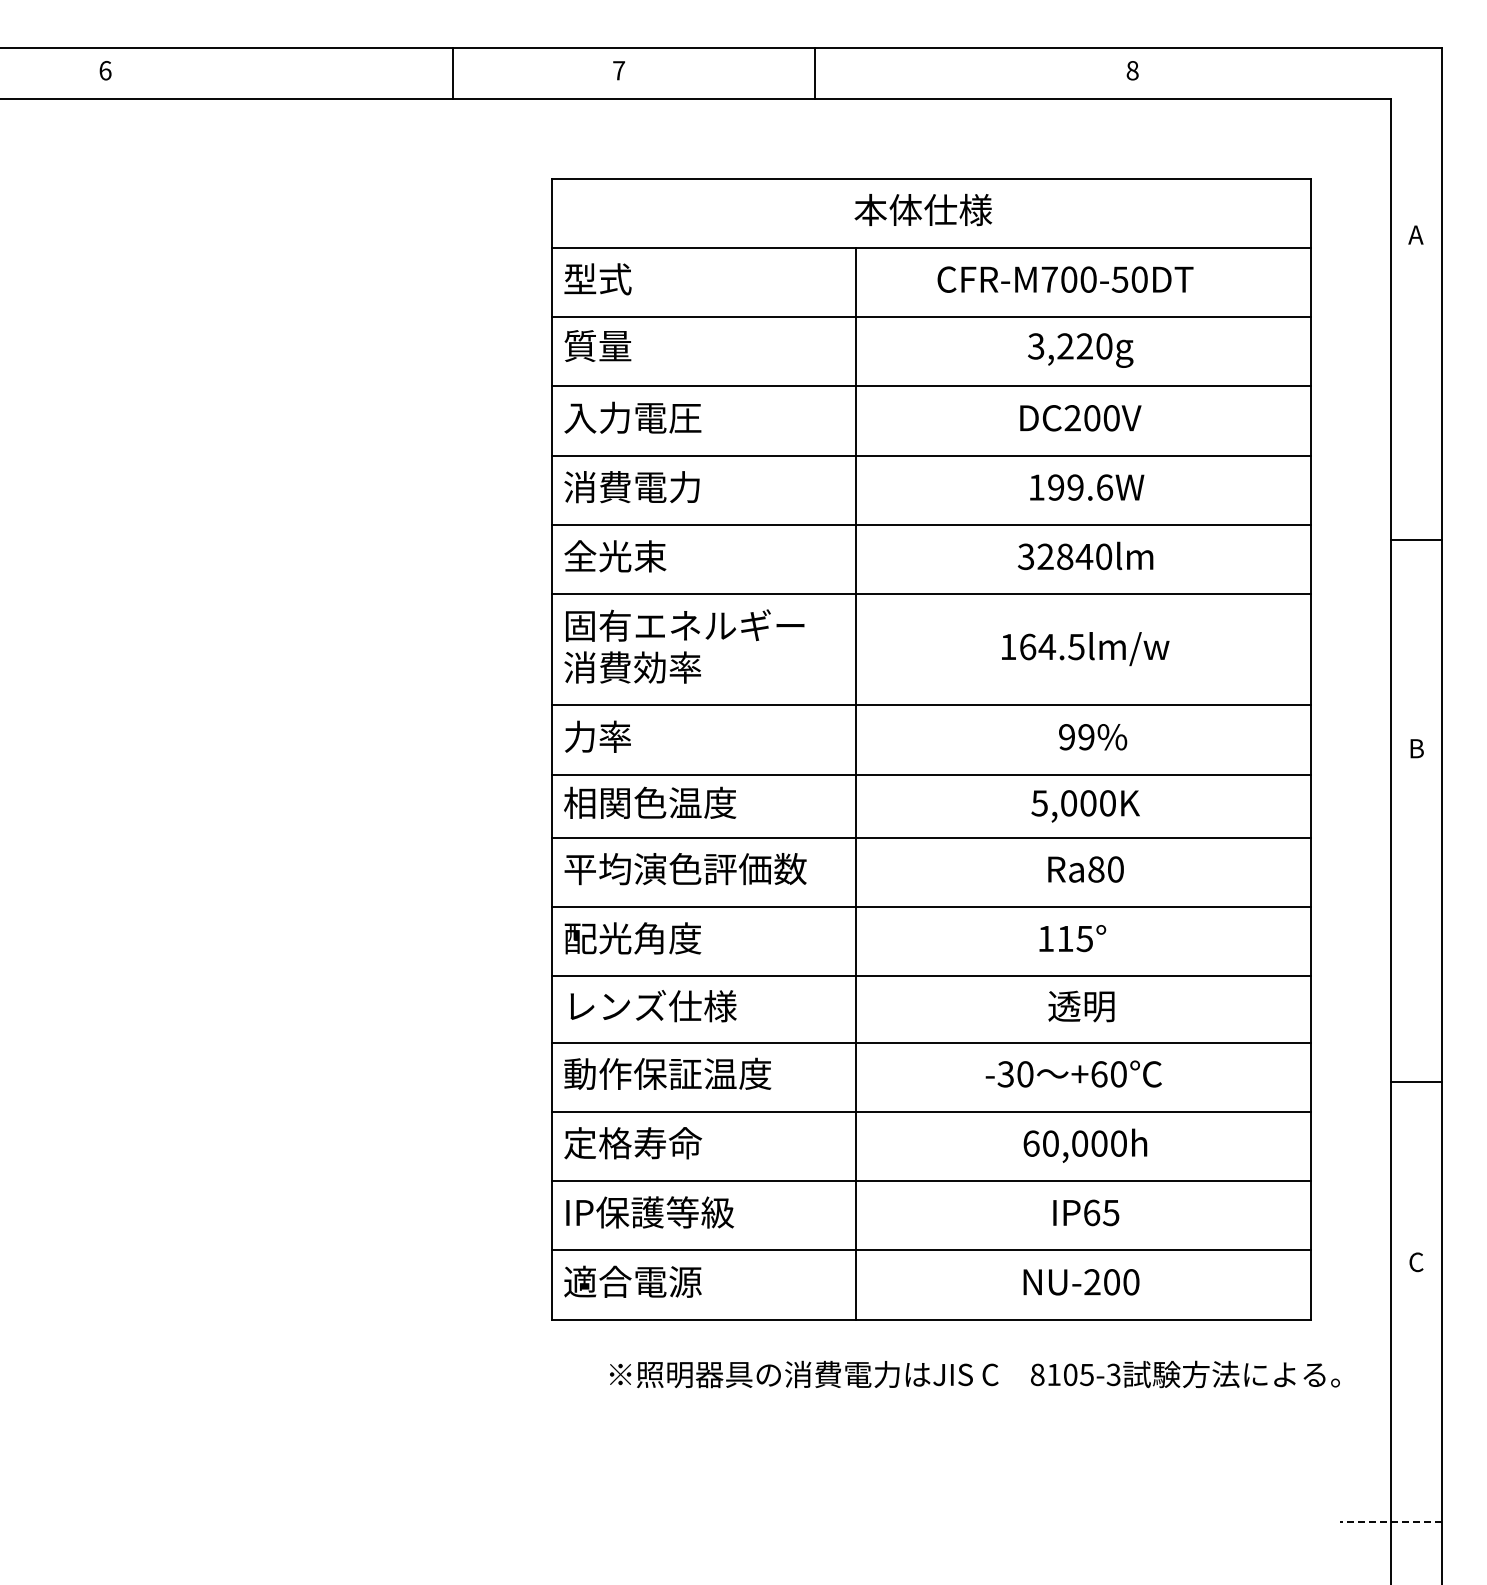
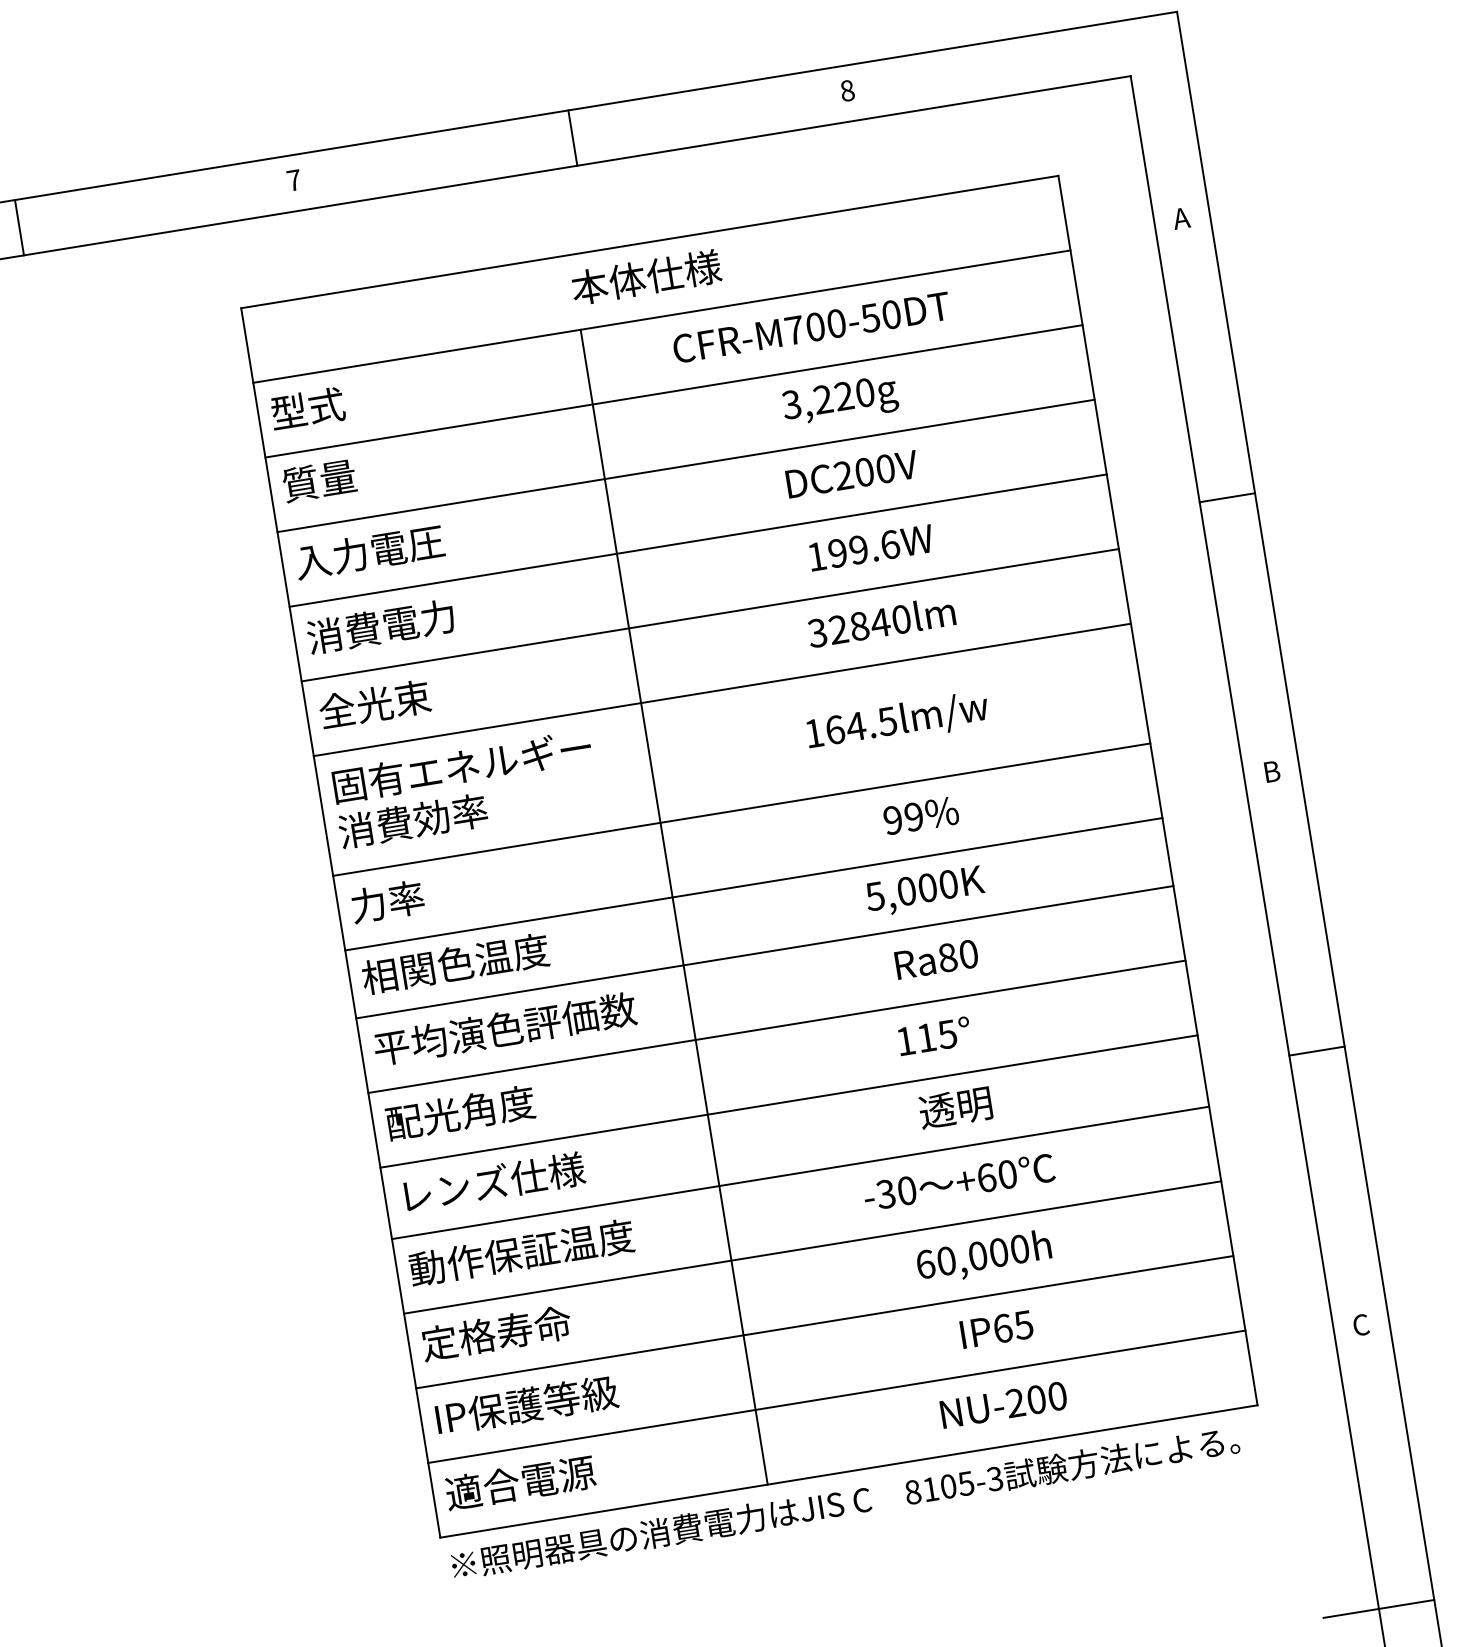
line: (452, 72) -> (19, 226), moved
line: (815, 72) -> (572, 137), moved
line: (1416, 540) -> (1227, 497), moved
line: (1416, 1082) -> (1316, 1051), moved
text: (974, 1374) -> (844, 1502), moved
line: (1390, 1521) -> (1378, 1608), dashed -> solid

